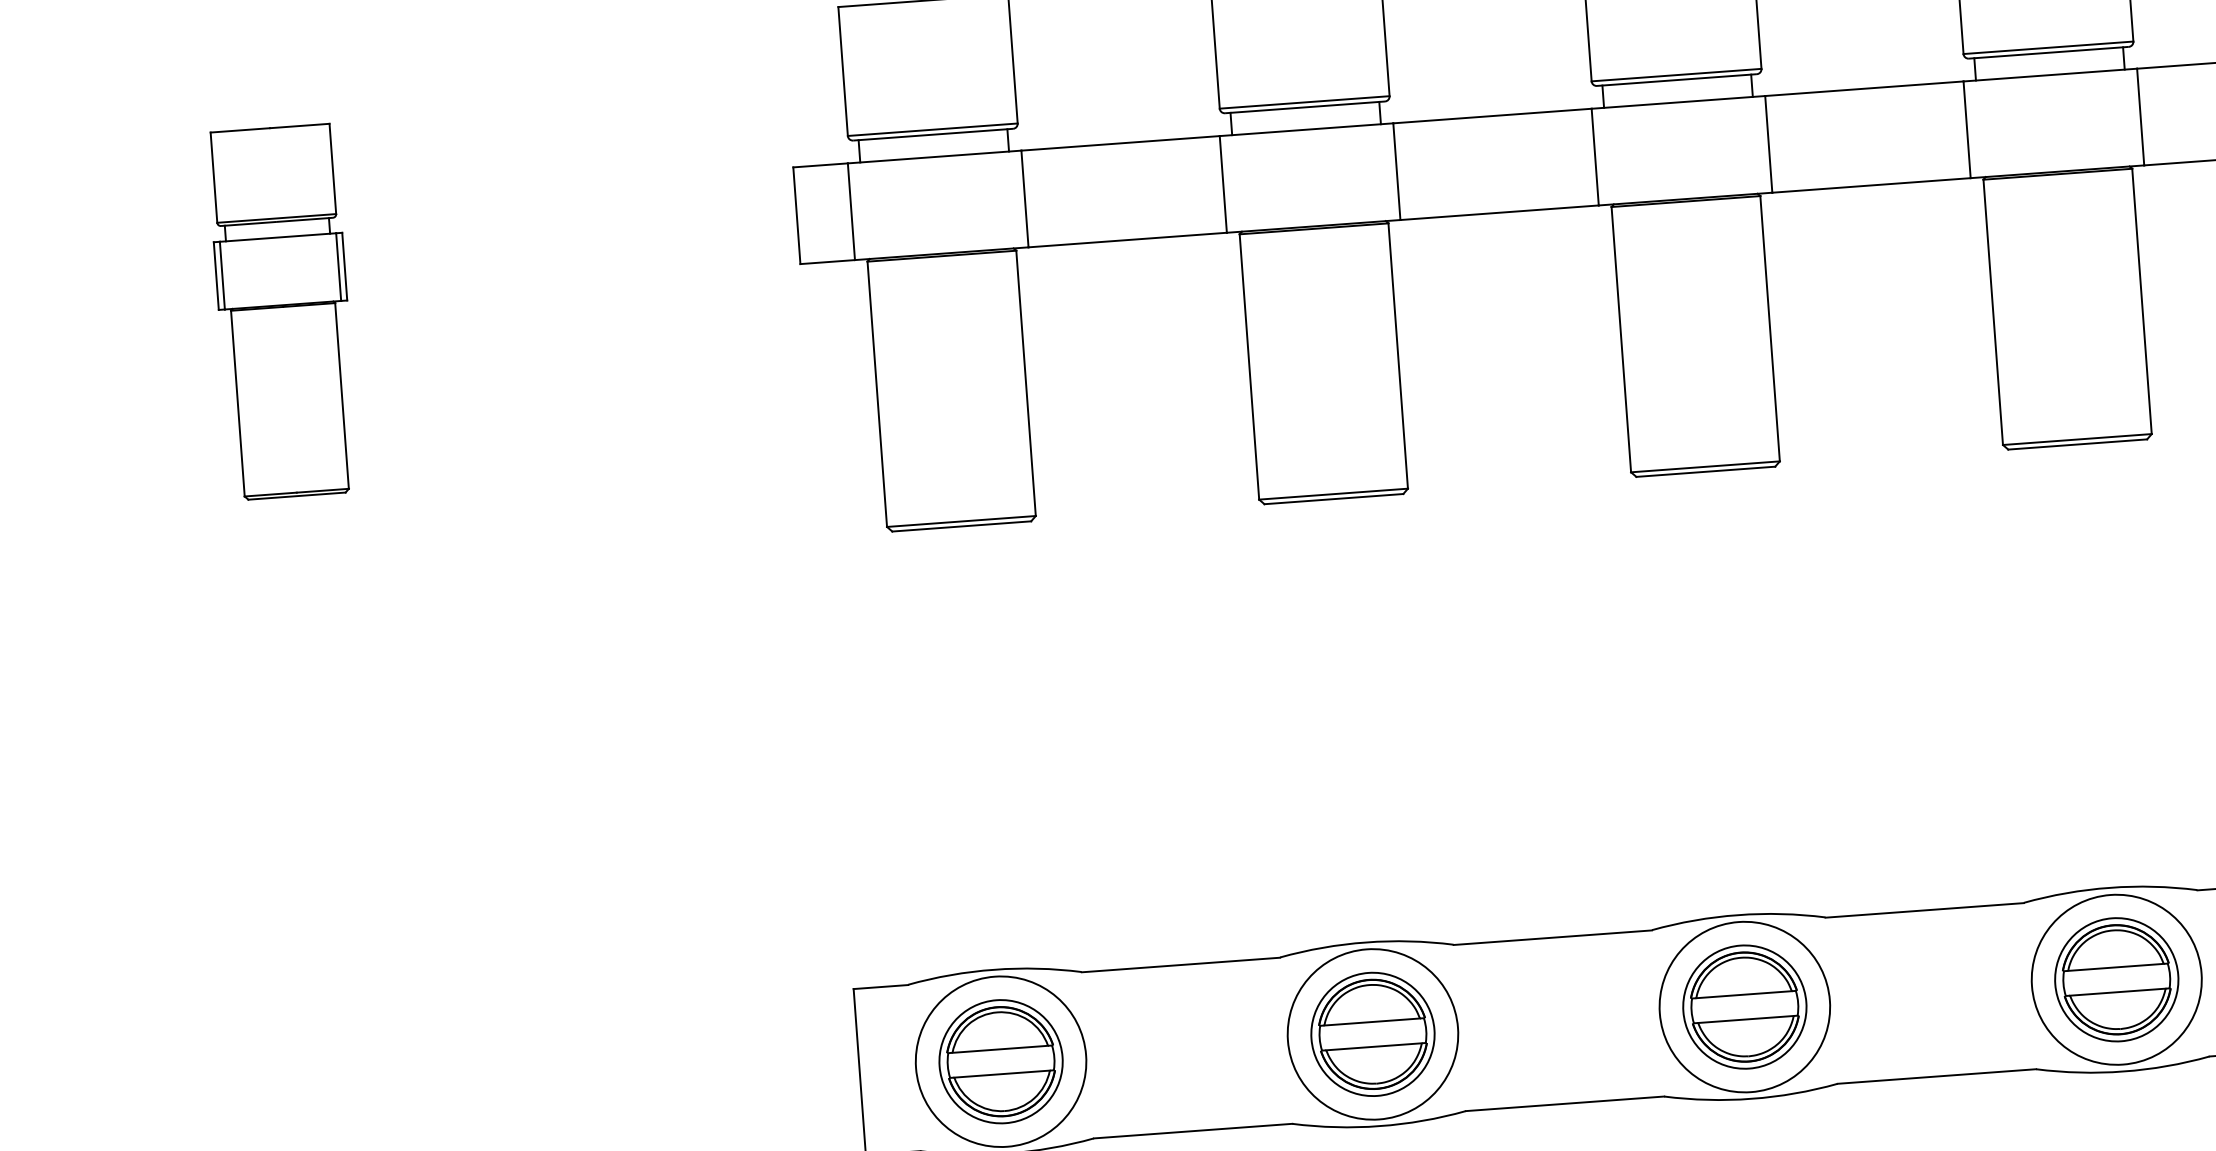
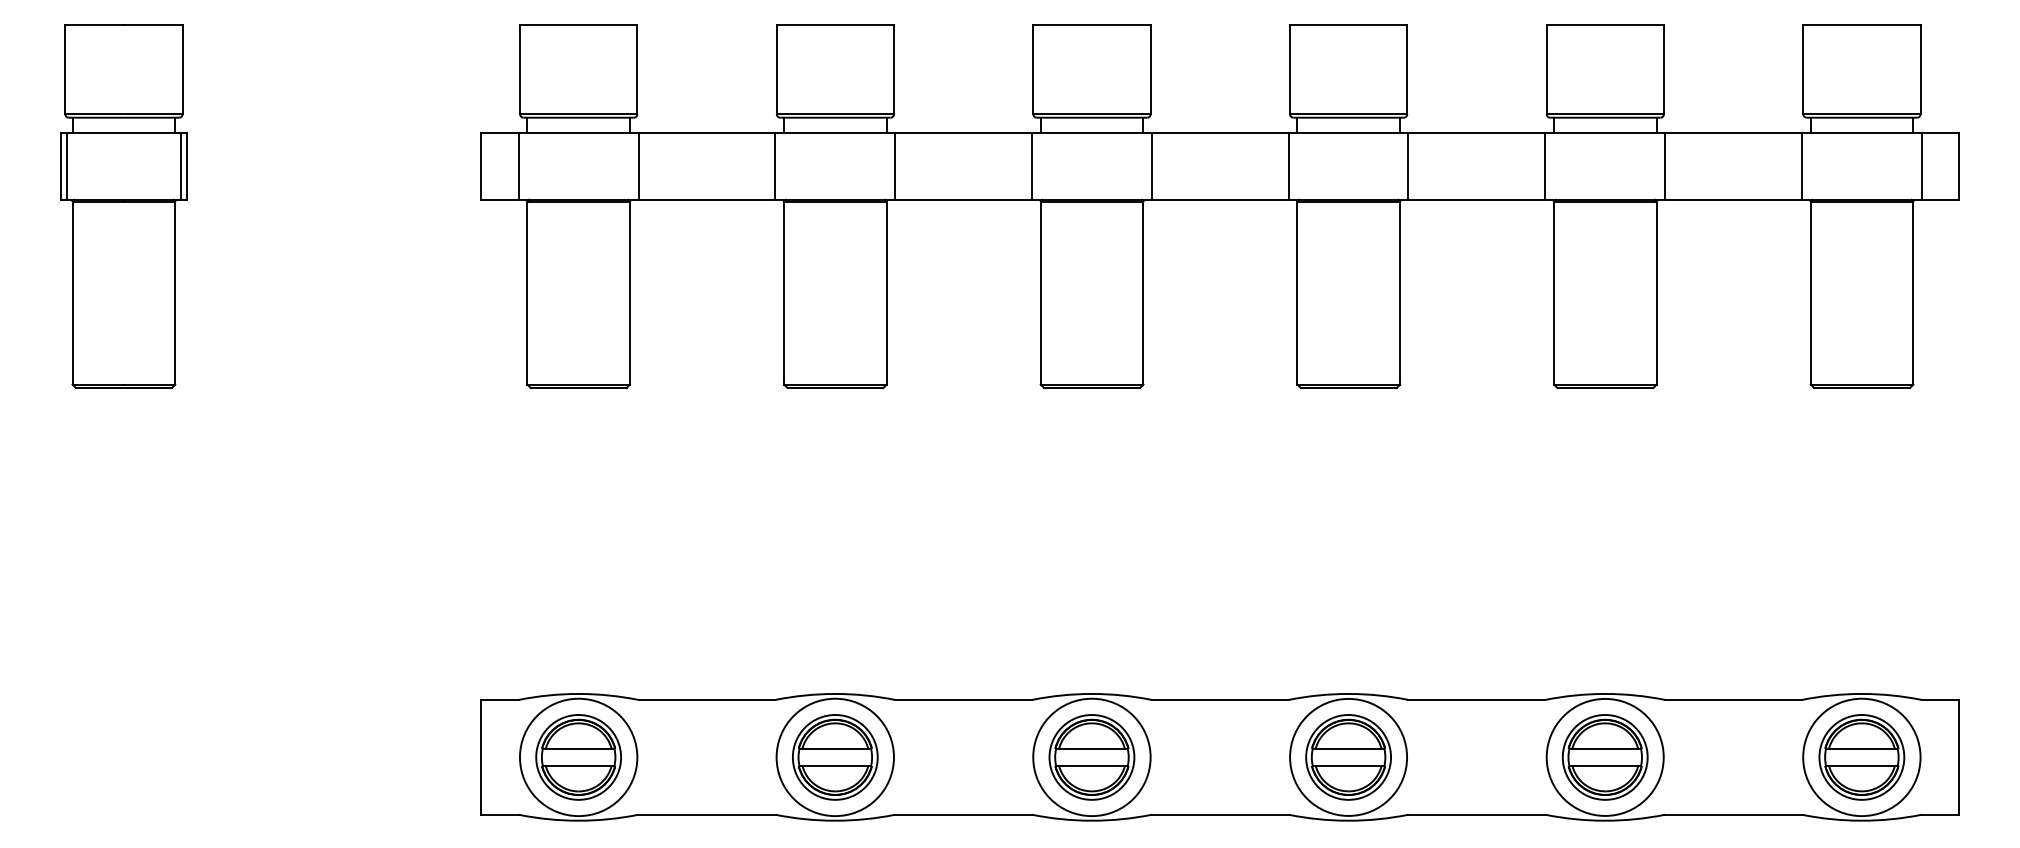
part: (282, 311) -> (123, 206), size x1.43

